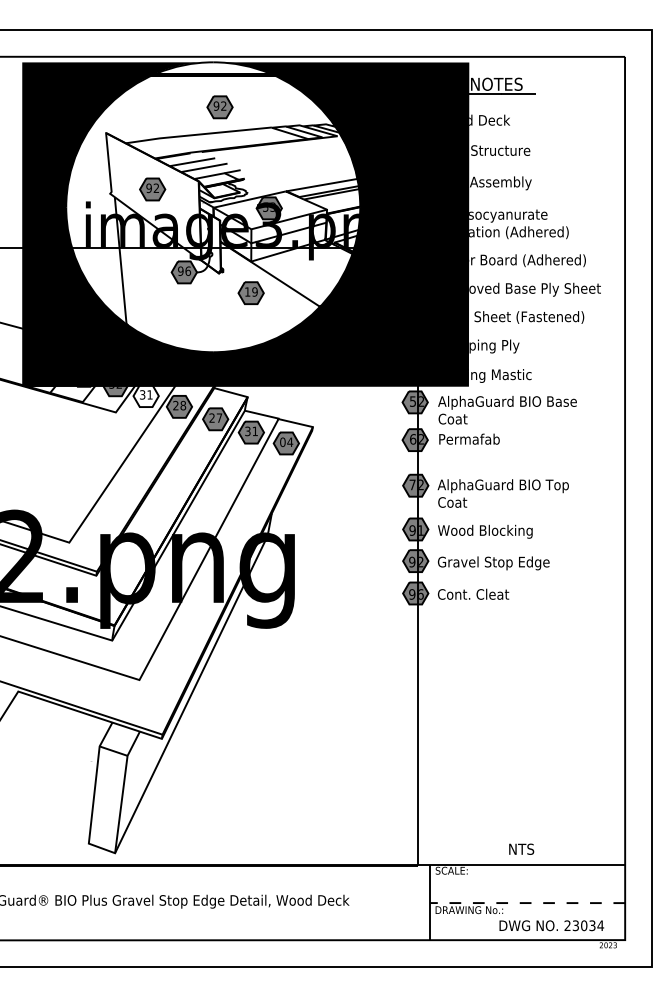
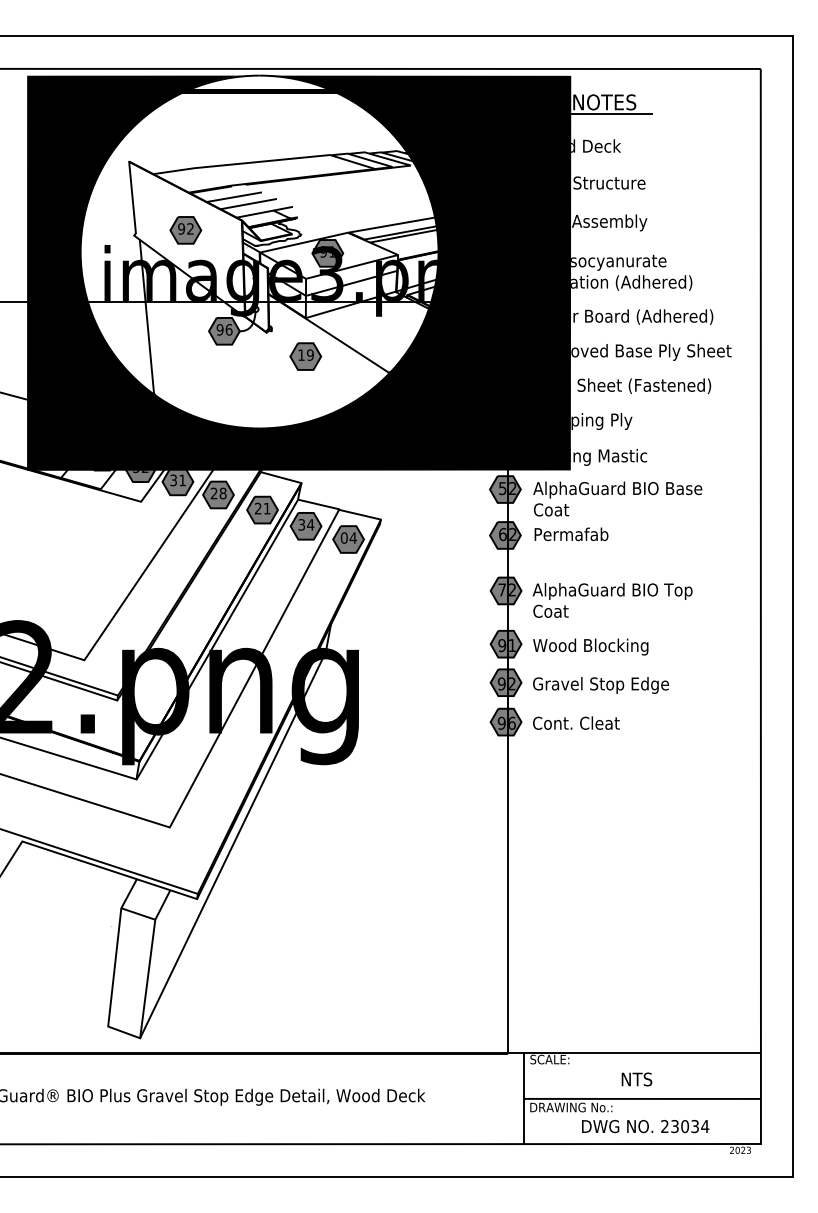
part: (219, 107) -> (267, 130), removed
text: (269, 206) -> (327, 251), 53 -> 91
fill: (145, 395) -> (177, 481), added
text: (219, 417) -> (267, 508), 27 -> 21
text: (255, 431) -> (310, 524), 31 -> 34
text: (521, 849) -> (636, 1079), moved
line: (527, 902) -> (642, 1098), dashed -> solid
text: (551, 925) -> (645, 1126), moved

